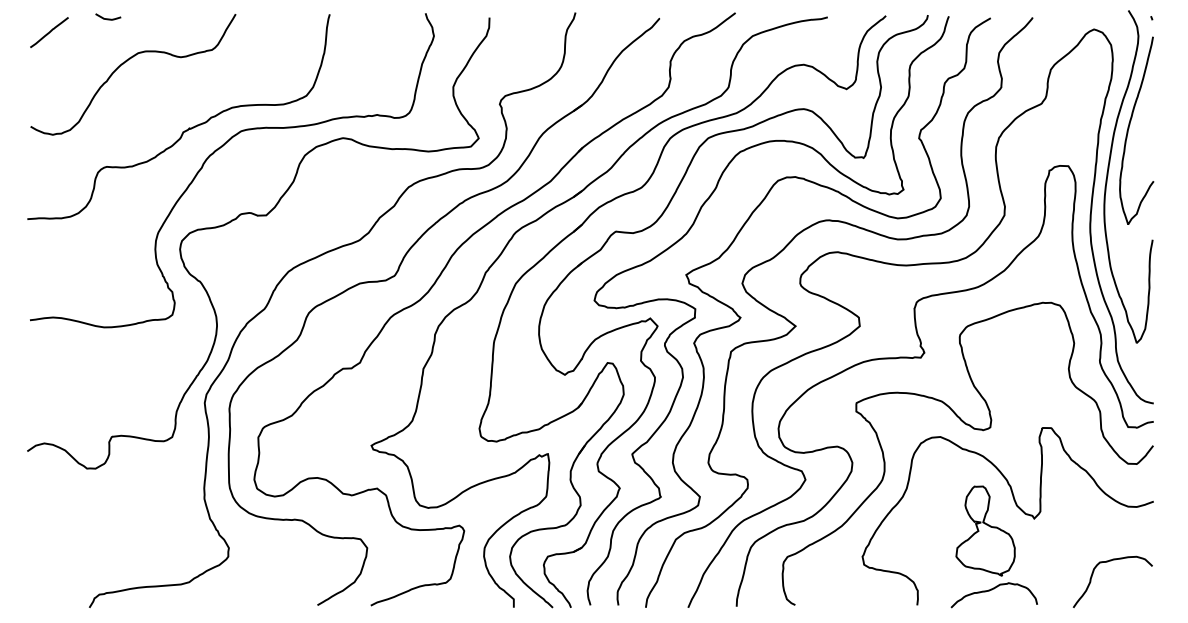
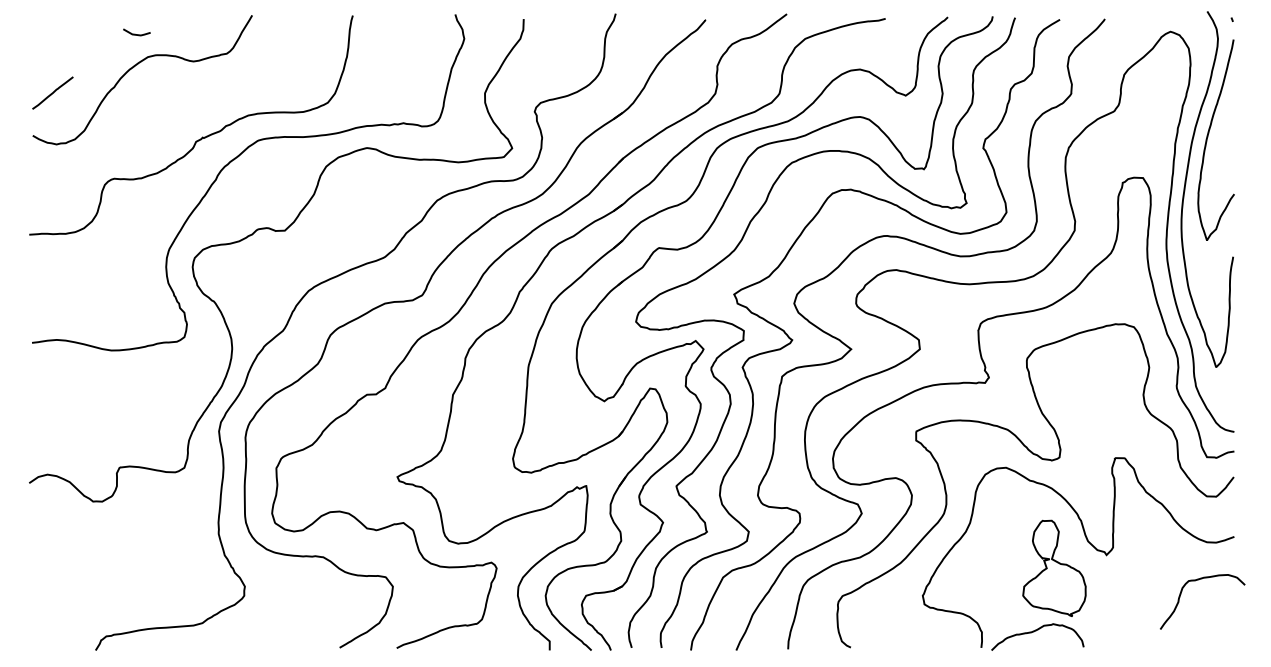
curve: (107, 18) -> (135, 33), moved
line: (49, 32) -> (52, 92), moved
curve: (1106, 562) -> (1195, 581), moved
curve: (991, 590) -> (1034, 632), moved

